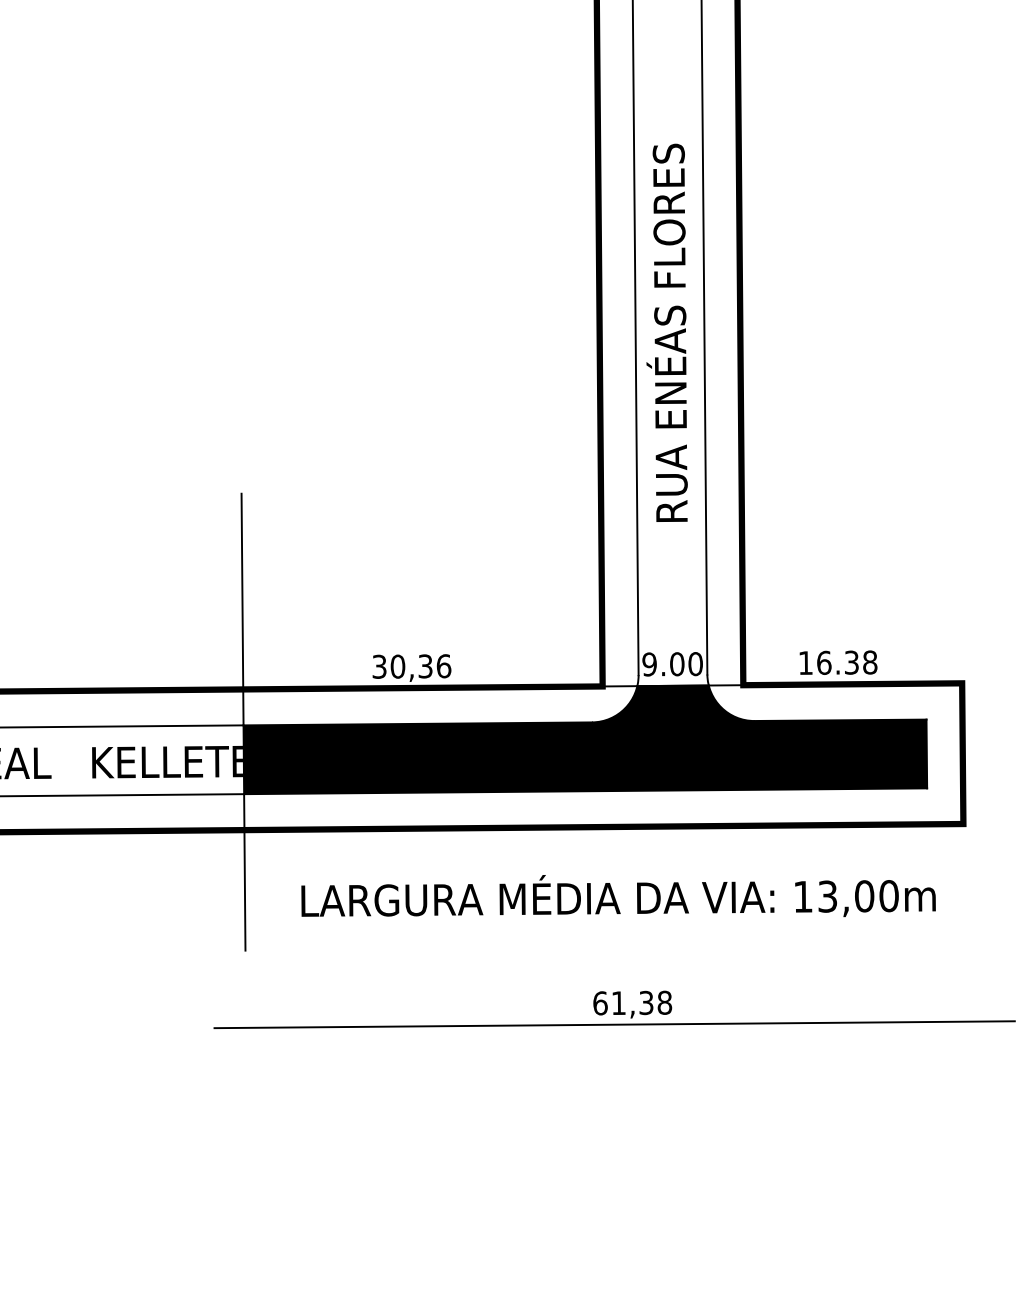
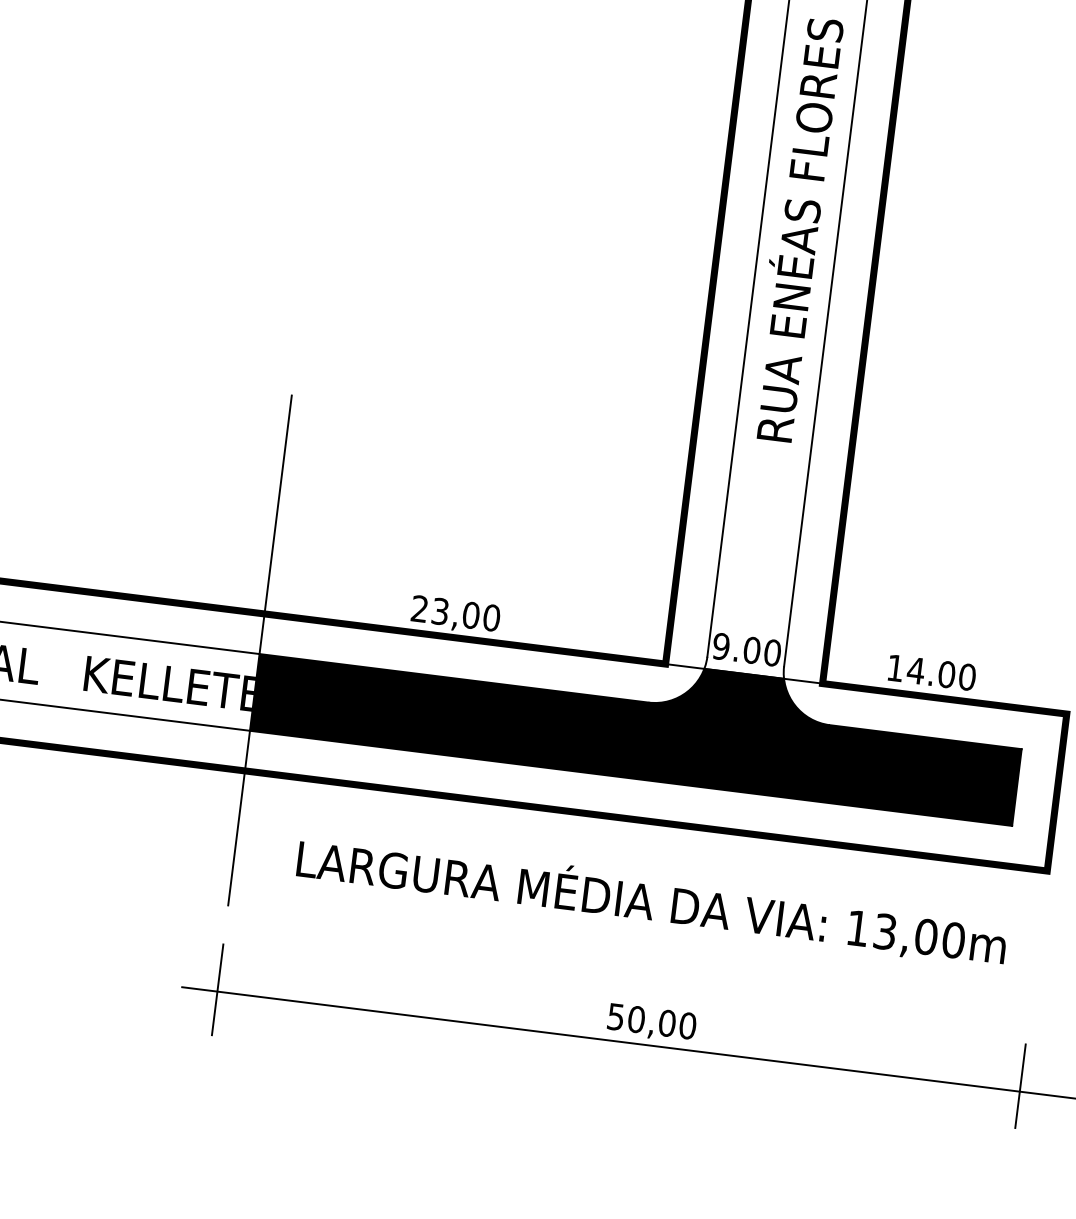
text: (666, 332) -> (796, 228), moved
text: (846, 662) -> (940, 673), 16.38 -> 14.00
text: (411, 666) -> (455, 613), 30,36 -> 23,00
text: (632, 1003) -> (651, 1021), 61,38 -> 50,00
line: (964, 1016) -> (1019, 1085), added
line: (245, 1025) -> (217, 988), added

